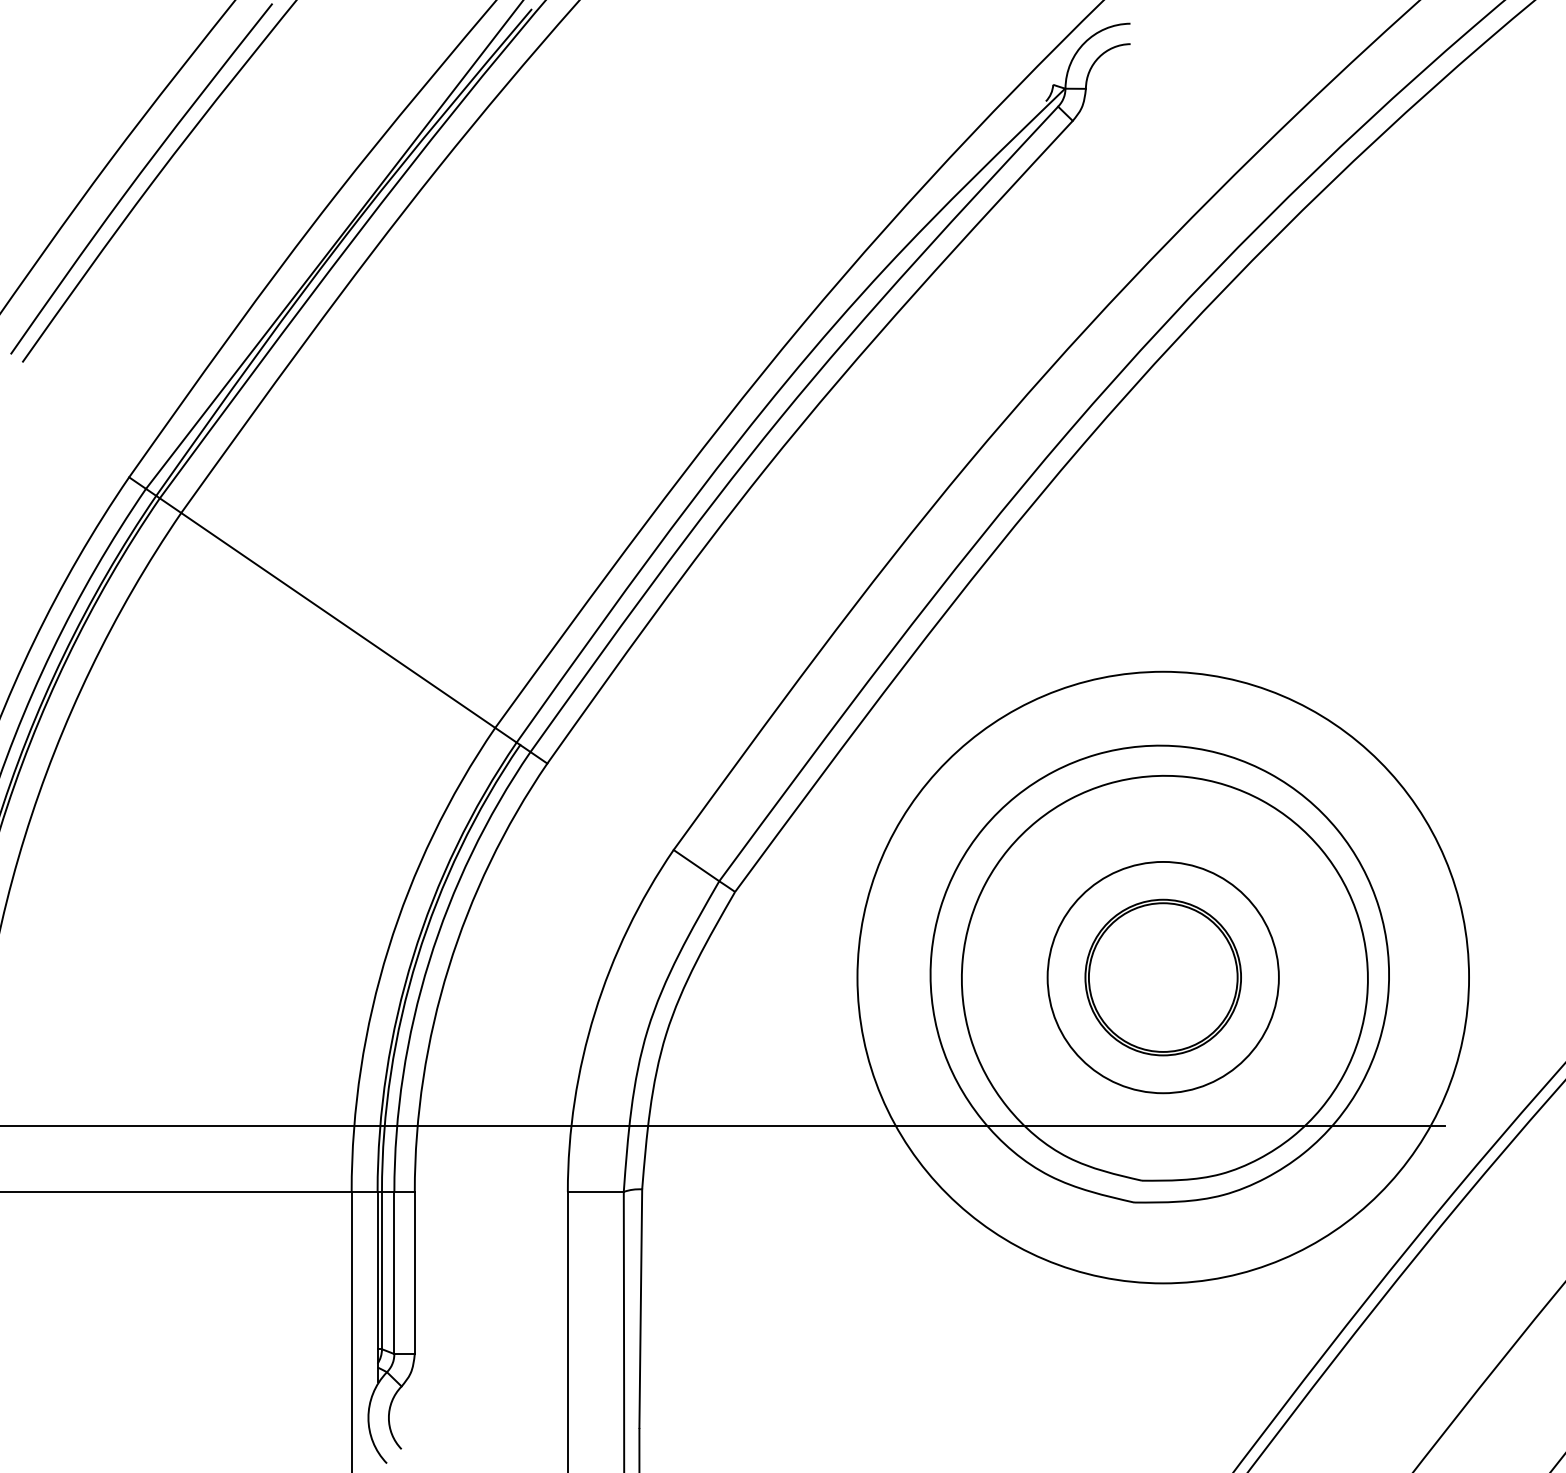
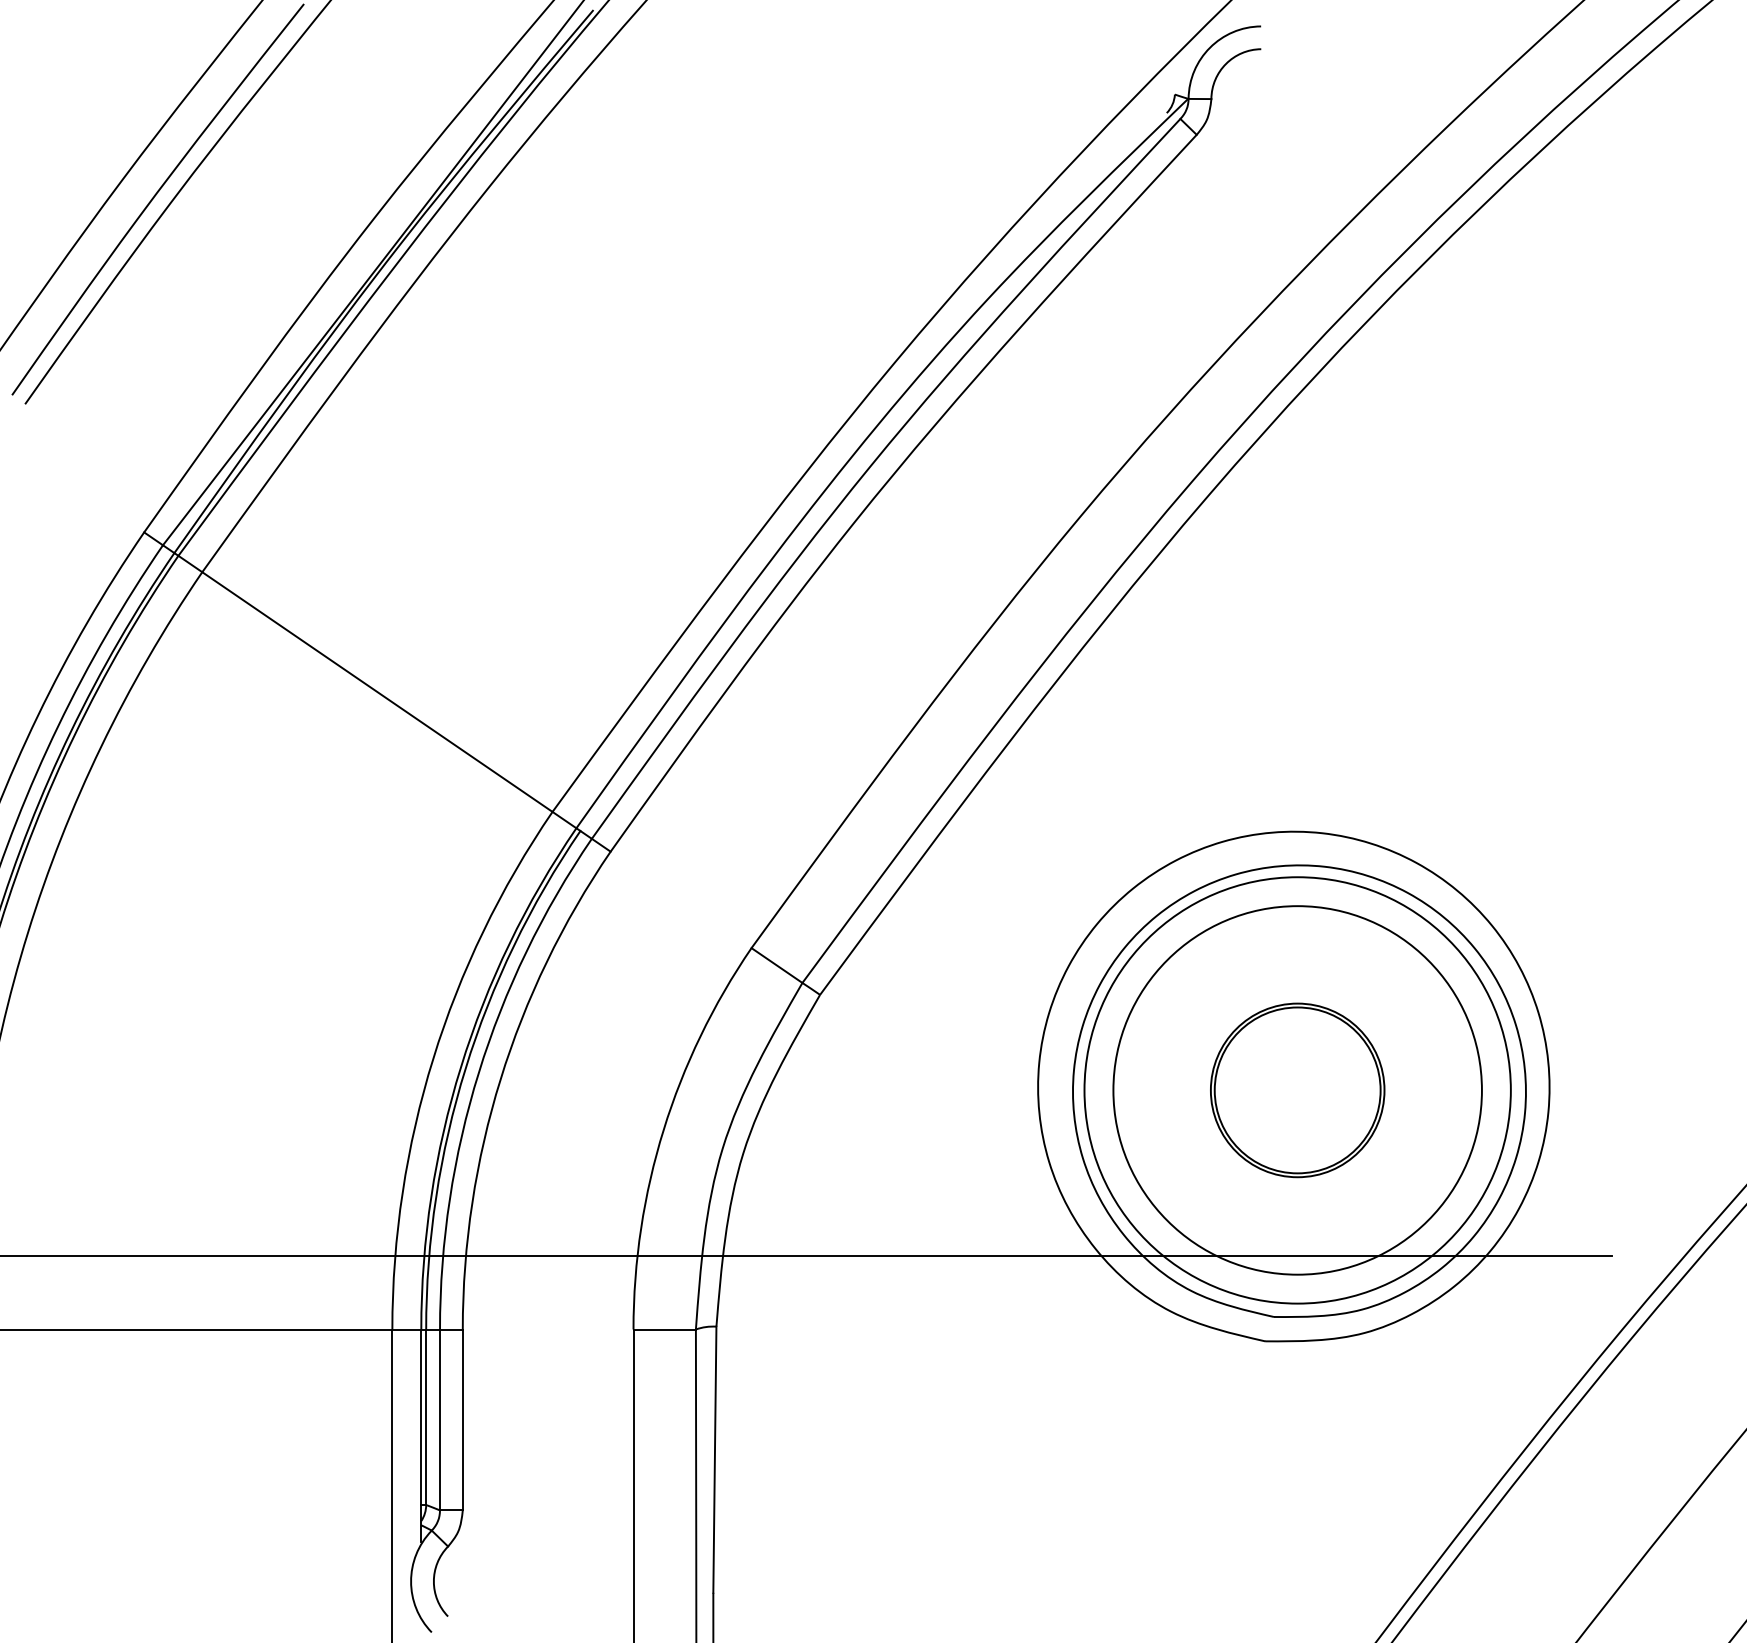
circle: (1163, 977) -> (1297, 1090), size x0.62
circle: (1163, 977) -> (1297, 1090), size x1.43

